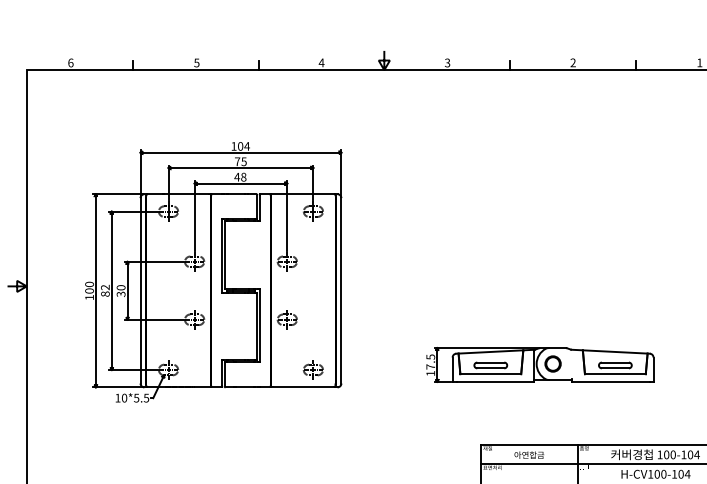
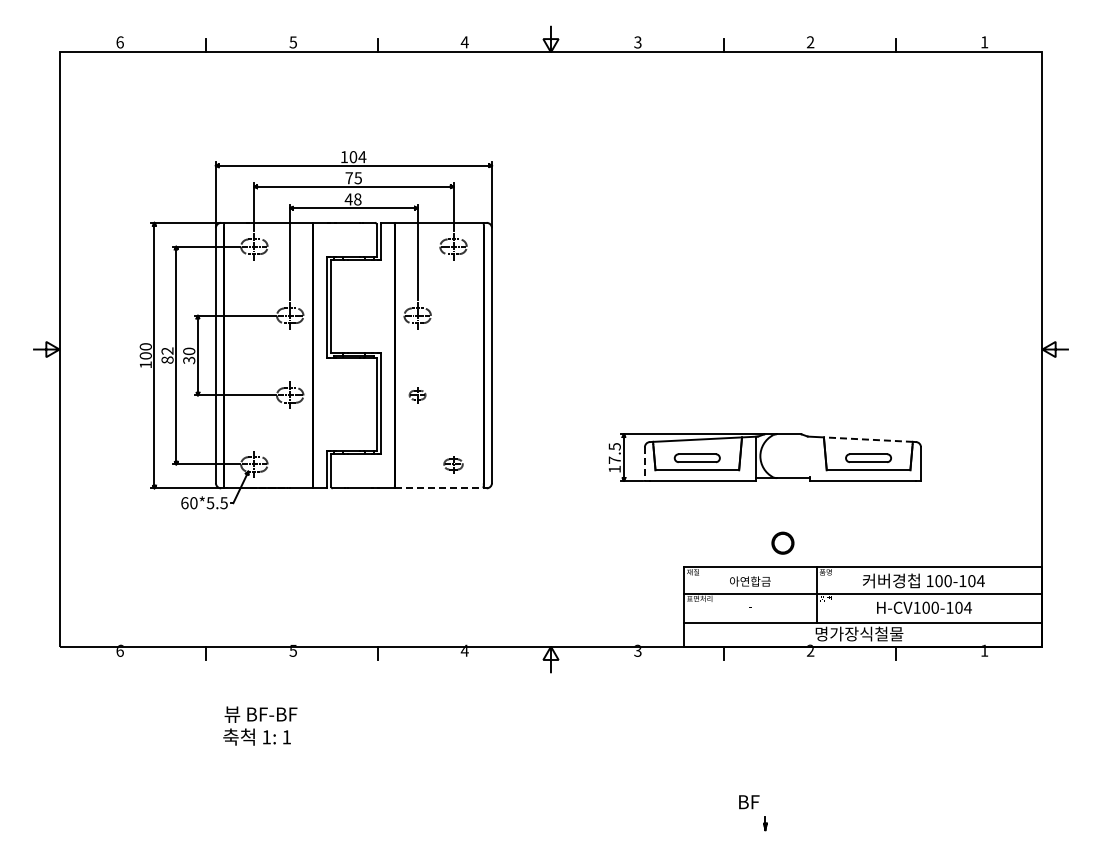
part: (287, 319) -> (417, 394), size x0.6
line: (615, 351) -> (868, 439), solid -> dashed
circle: (552, 363) -> (782, 542), moved
part: (313, 370) -> (453, 464), size x0.7
line: (452, 370) -> (644, 464), solid -> dashed
line: (303, 387) -> (439, 488), solid -> dashed
text: (117, 398) -> (184, 503), 10*5.5 -> 60*5.5

